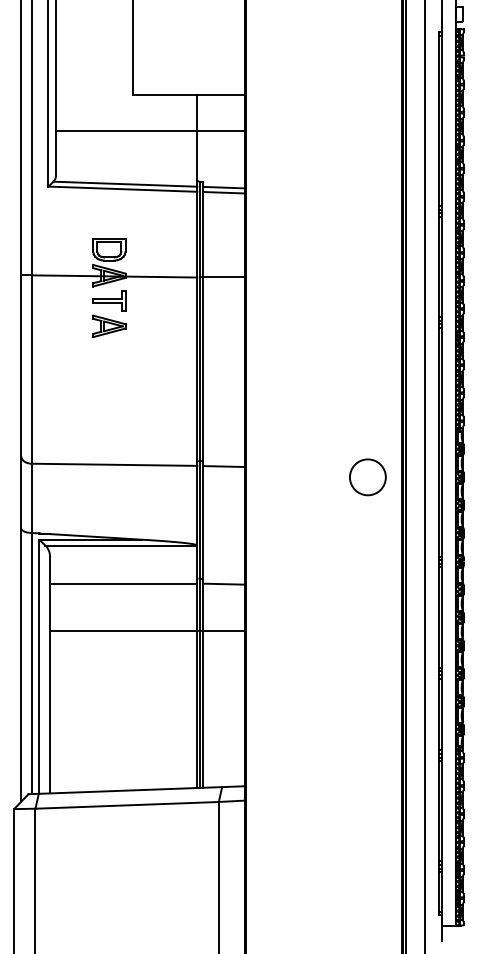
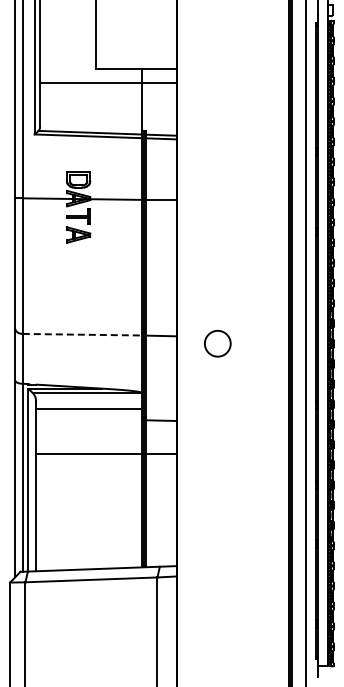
line: (150, 131) -> (108, 82), moved
line: (114, 464) -> (82, 334), solid -> dashed
part: (367, 477) -> (217, 343), moved
line: (124, 583) -> (89, 409), moved

